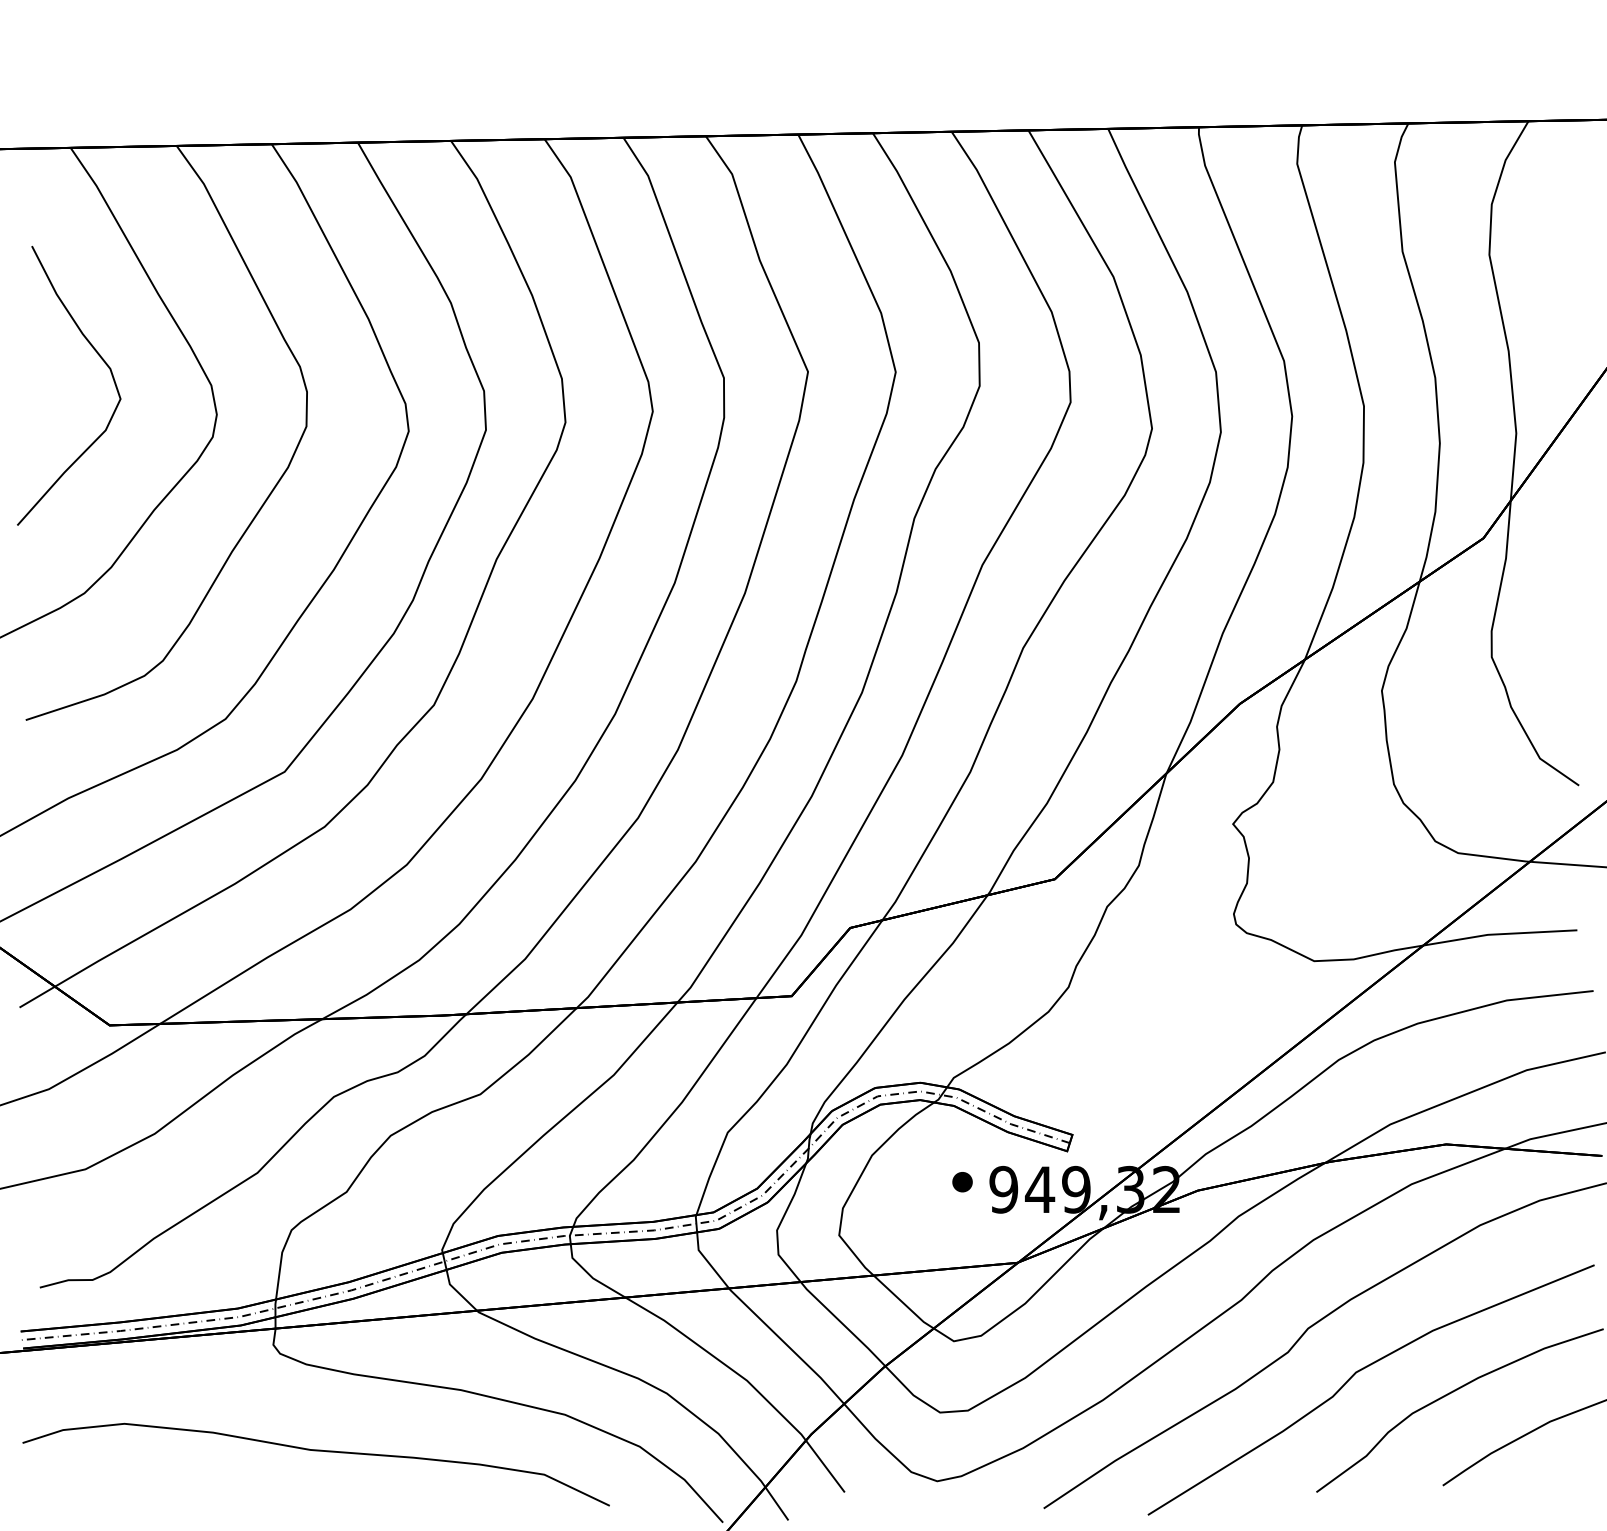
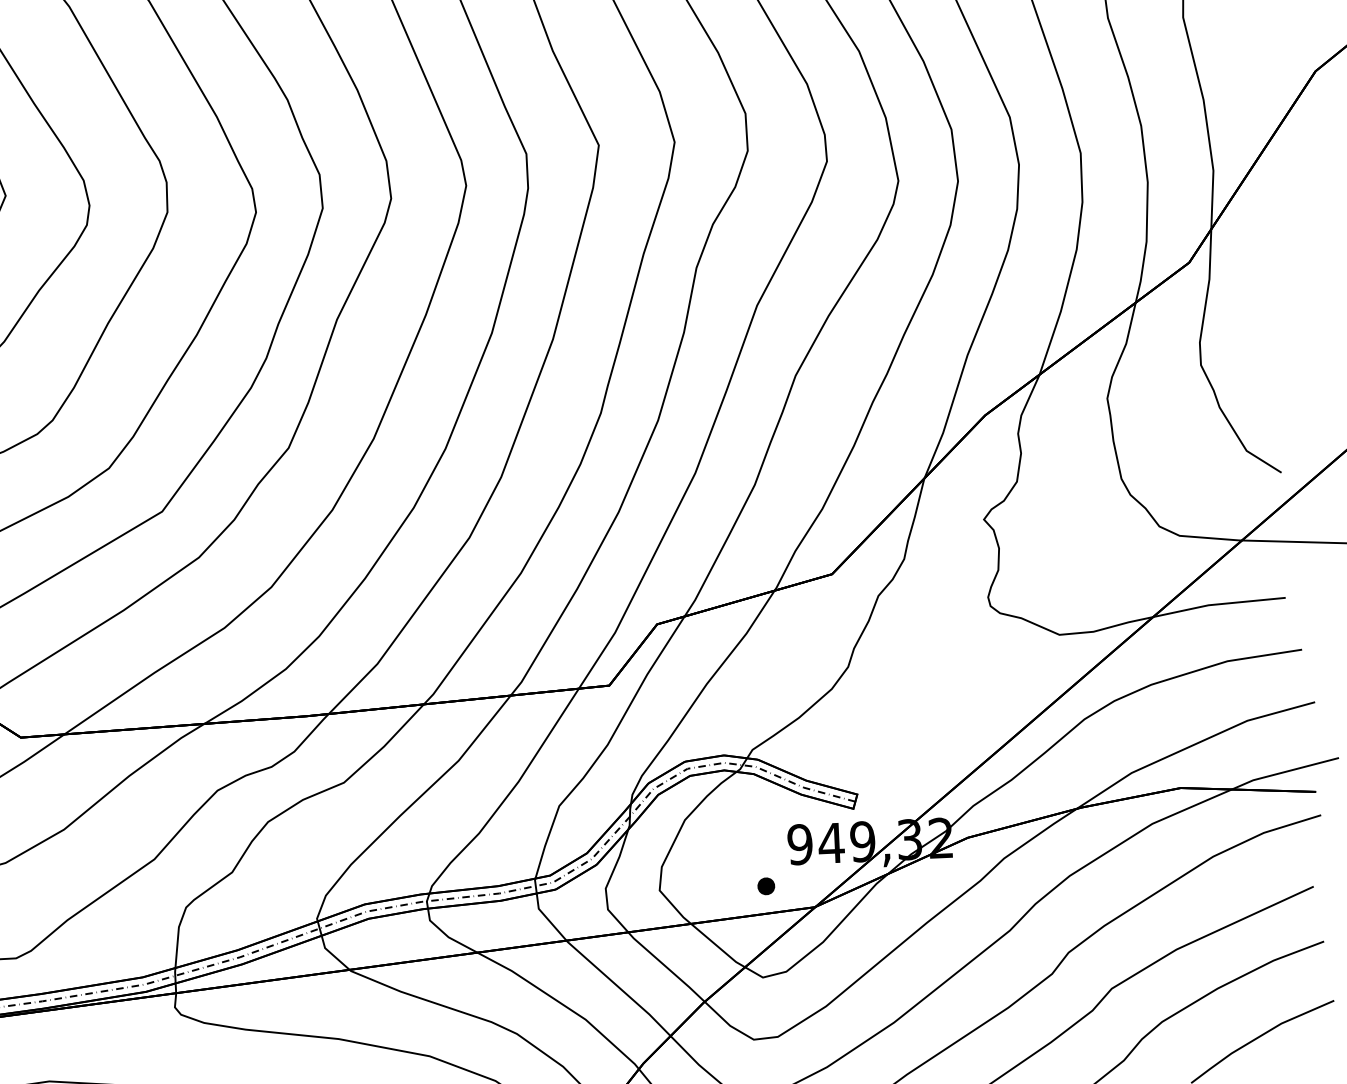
part: (962, 1182) -> (766, 886), moved

